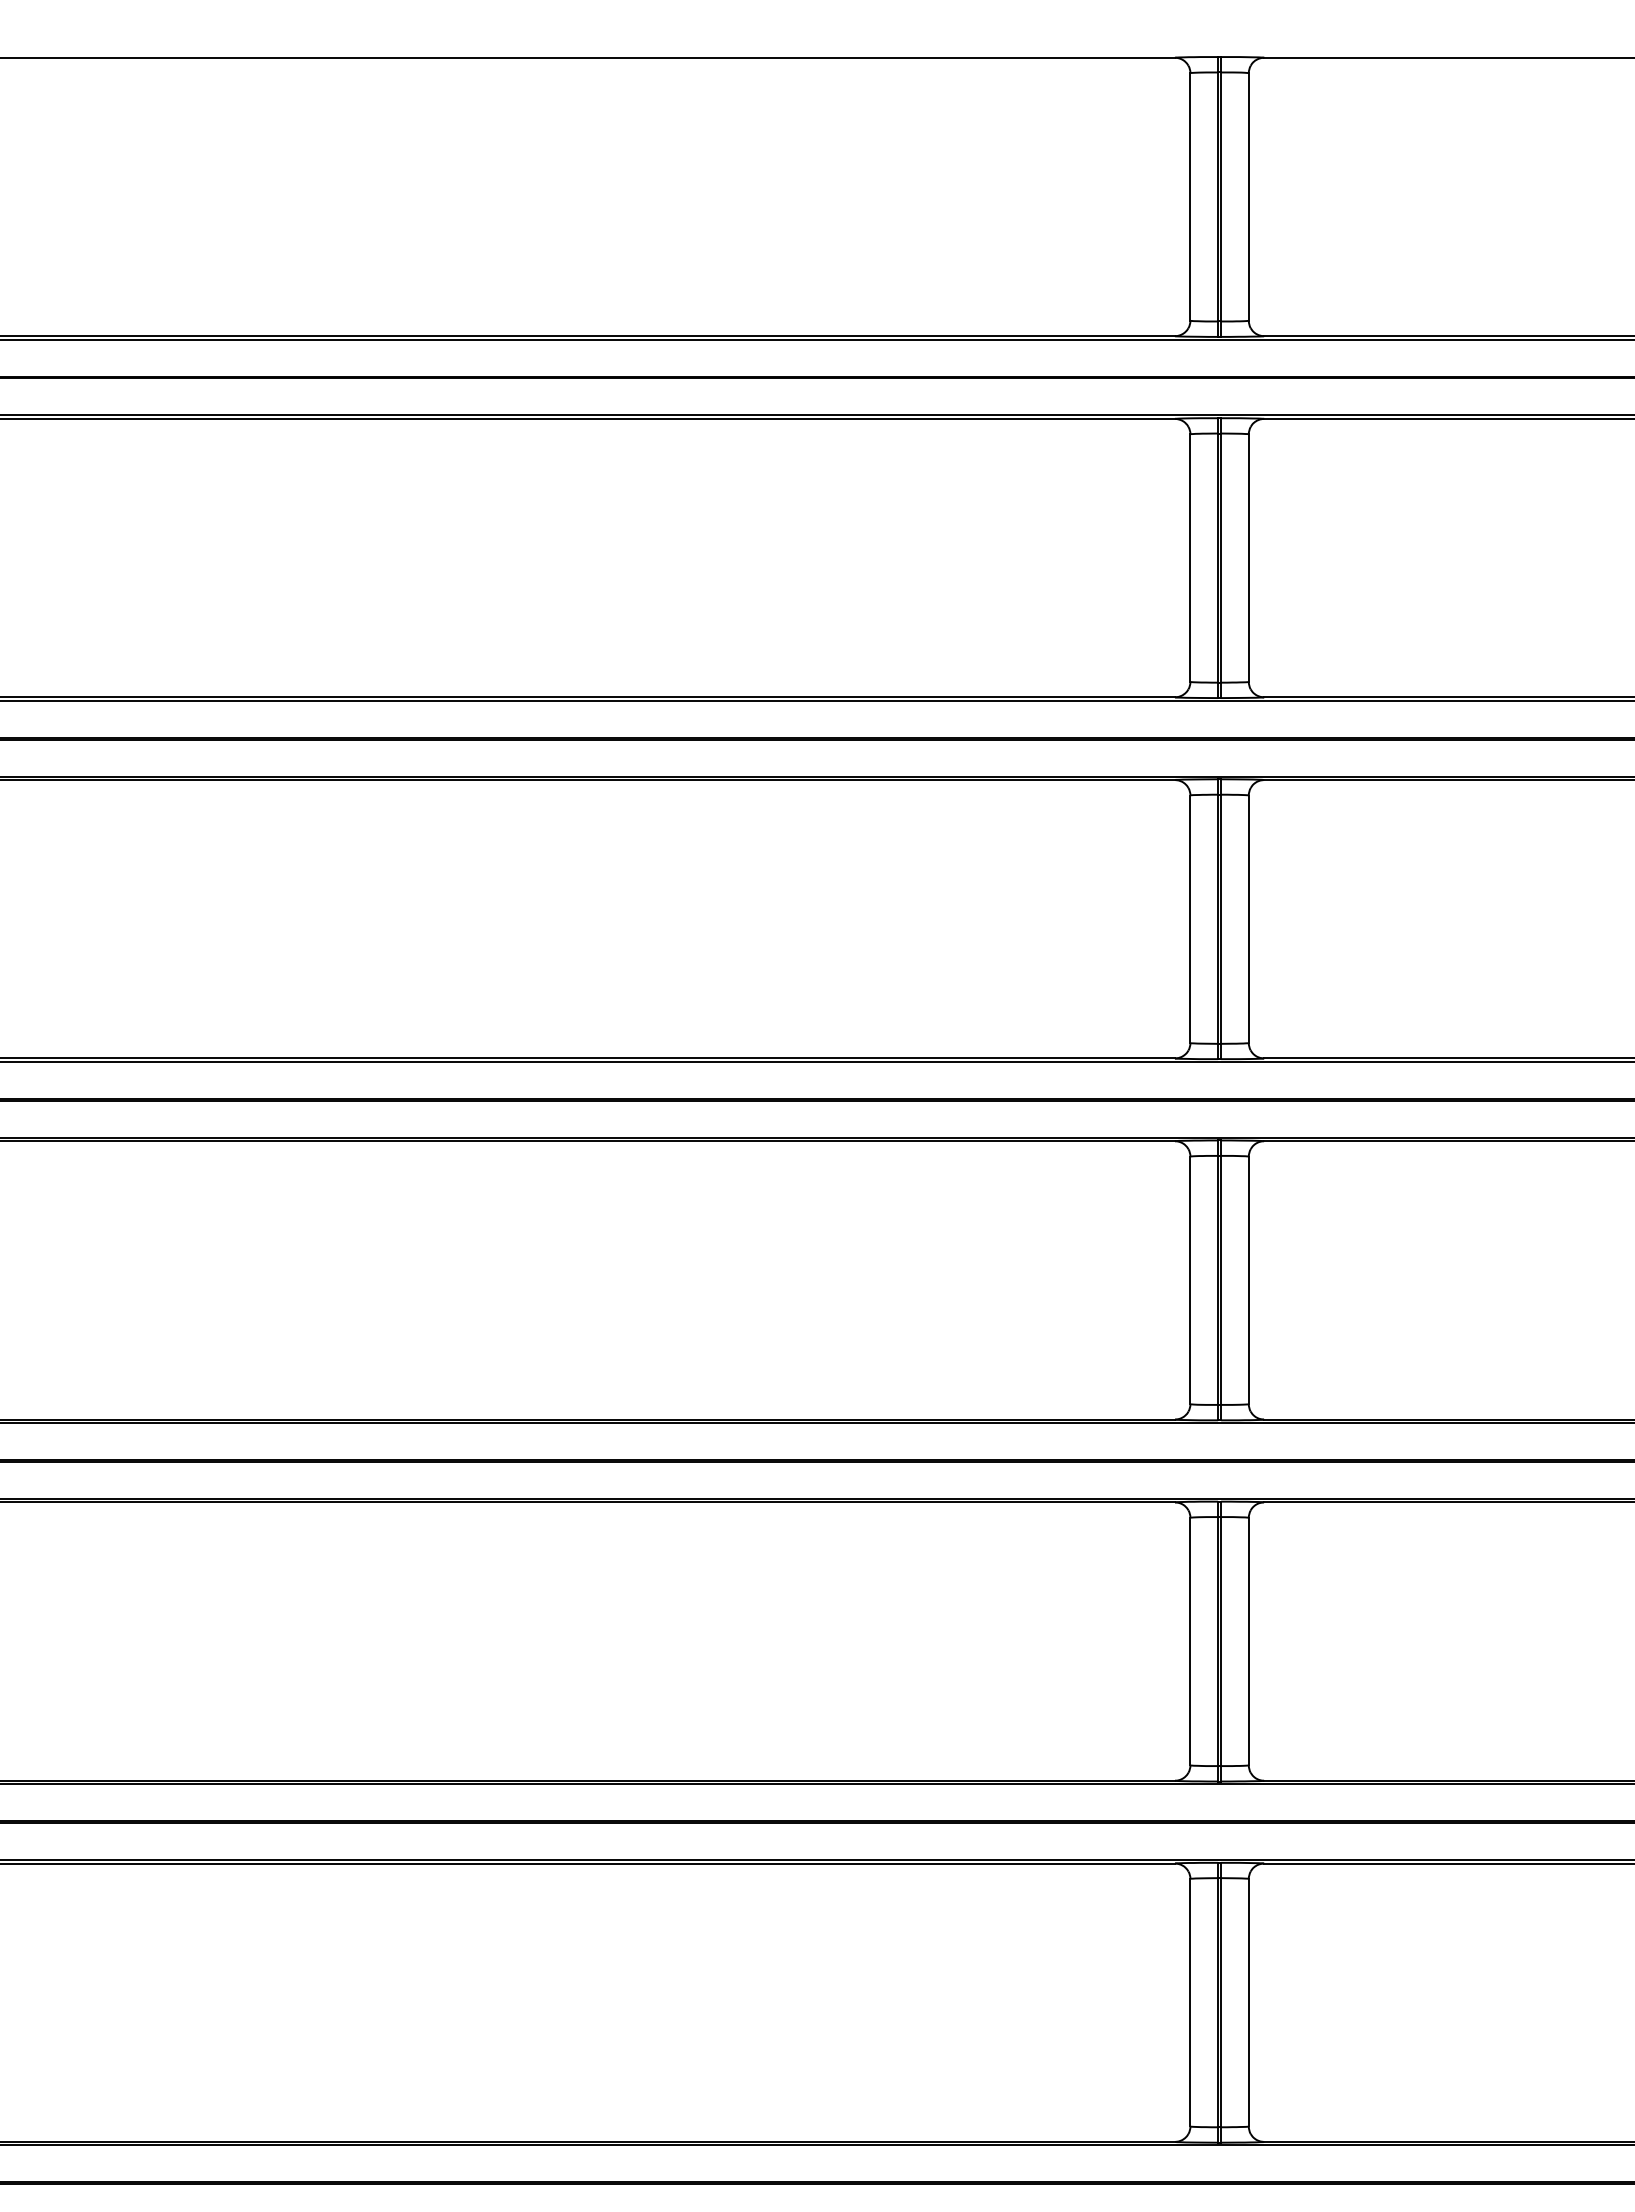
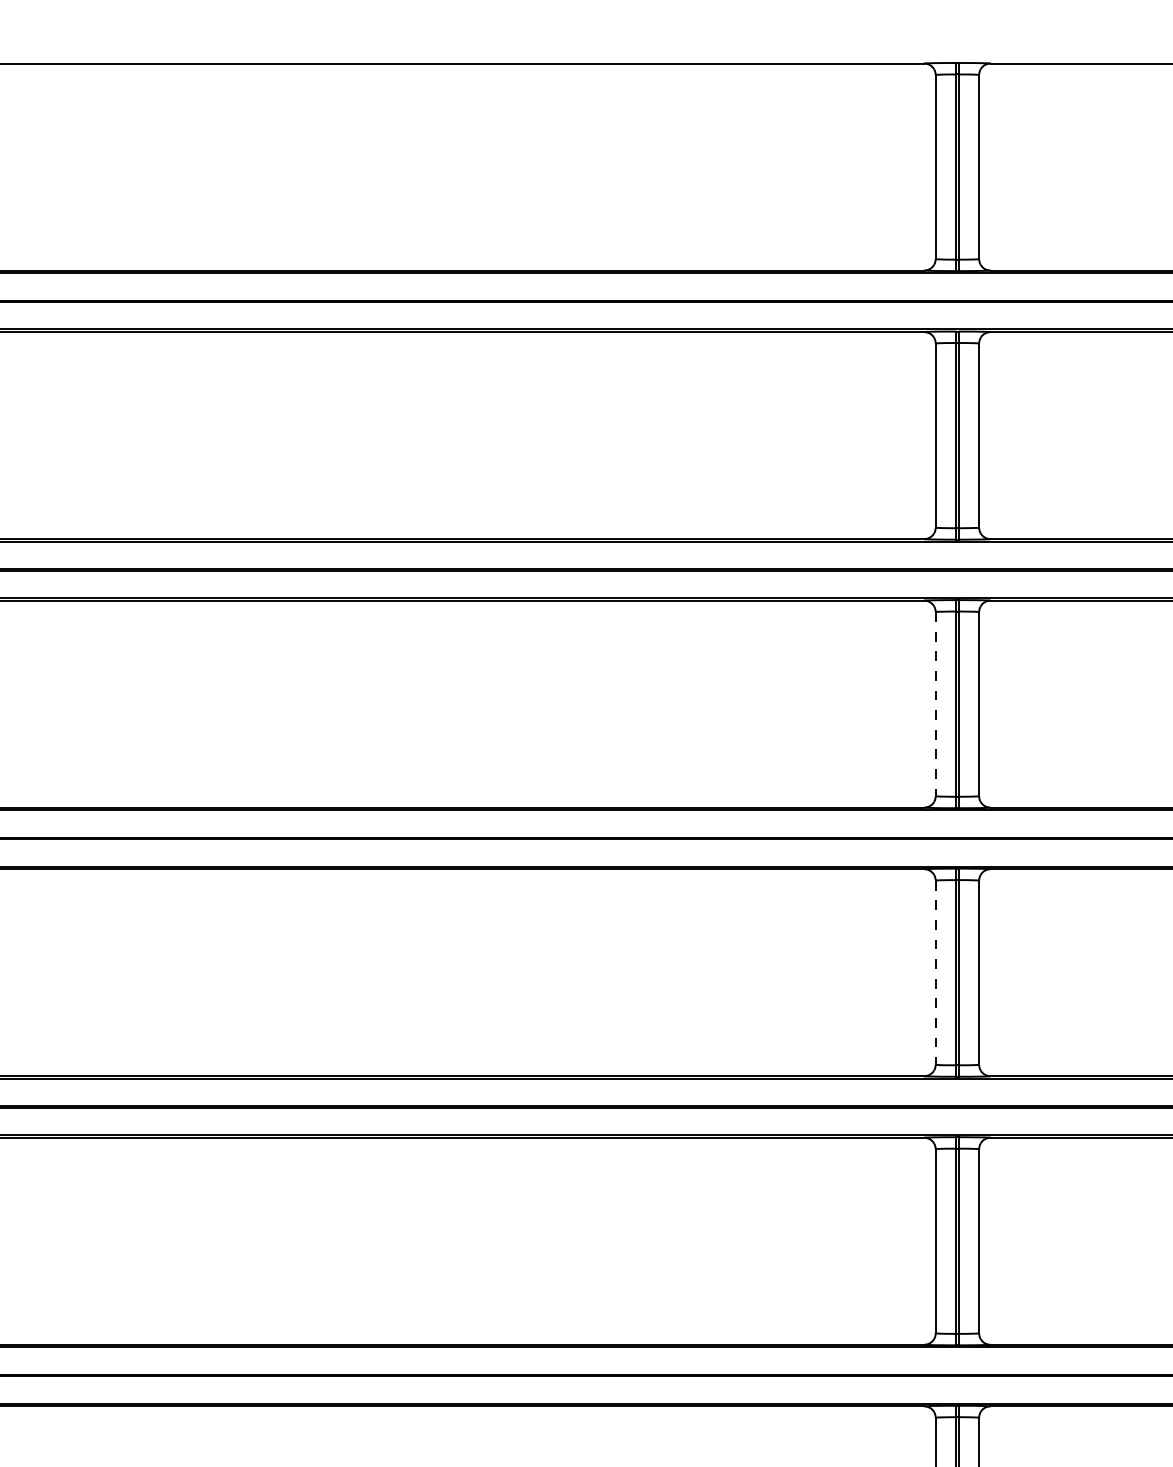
line: (1190, 919) -> (935, 704), solid -> dashed
line: (1190, 1280) -> (935, 972), solid -> dashed

